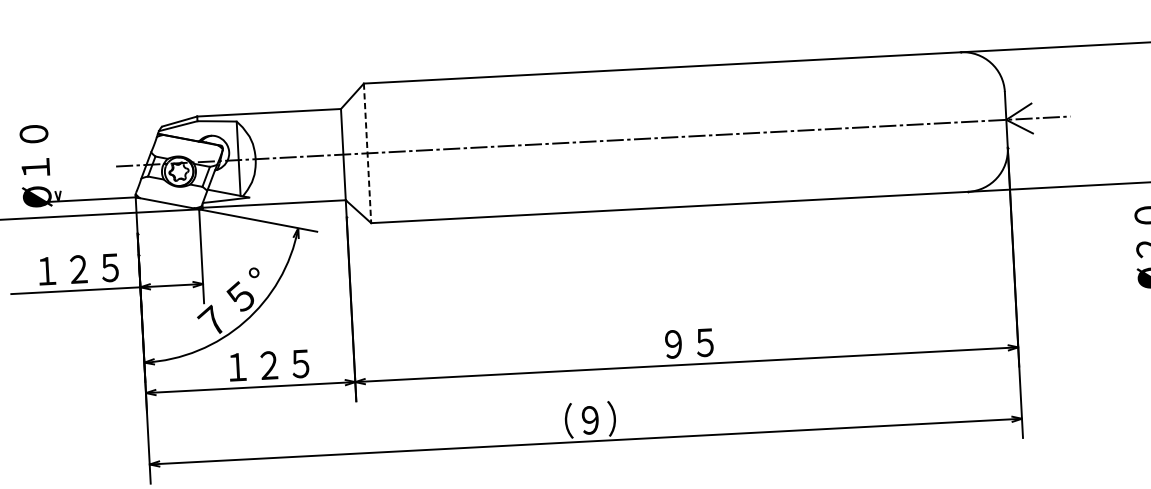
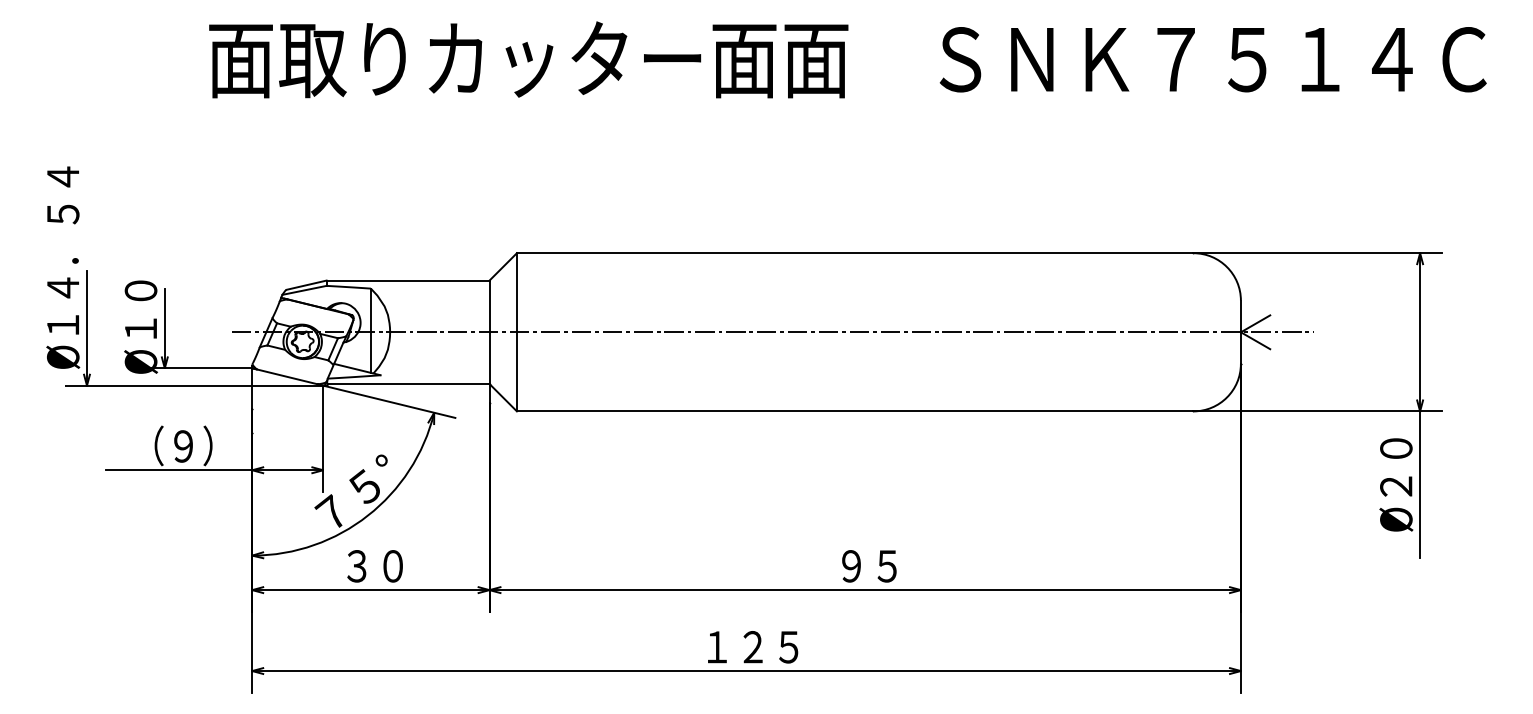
line: (367, 153) -> (516, 332), dashed -> solid
line: (56, 166) -> (164, 328), added
text: (78, 268) -> (183, 445), １２５ -> （９）
text: (268, 365) -> (392, 566), １２５ -> ３０
text: (590, 419) -> (753, 646), （９） -> １２５

